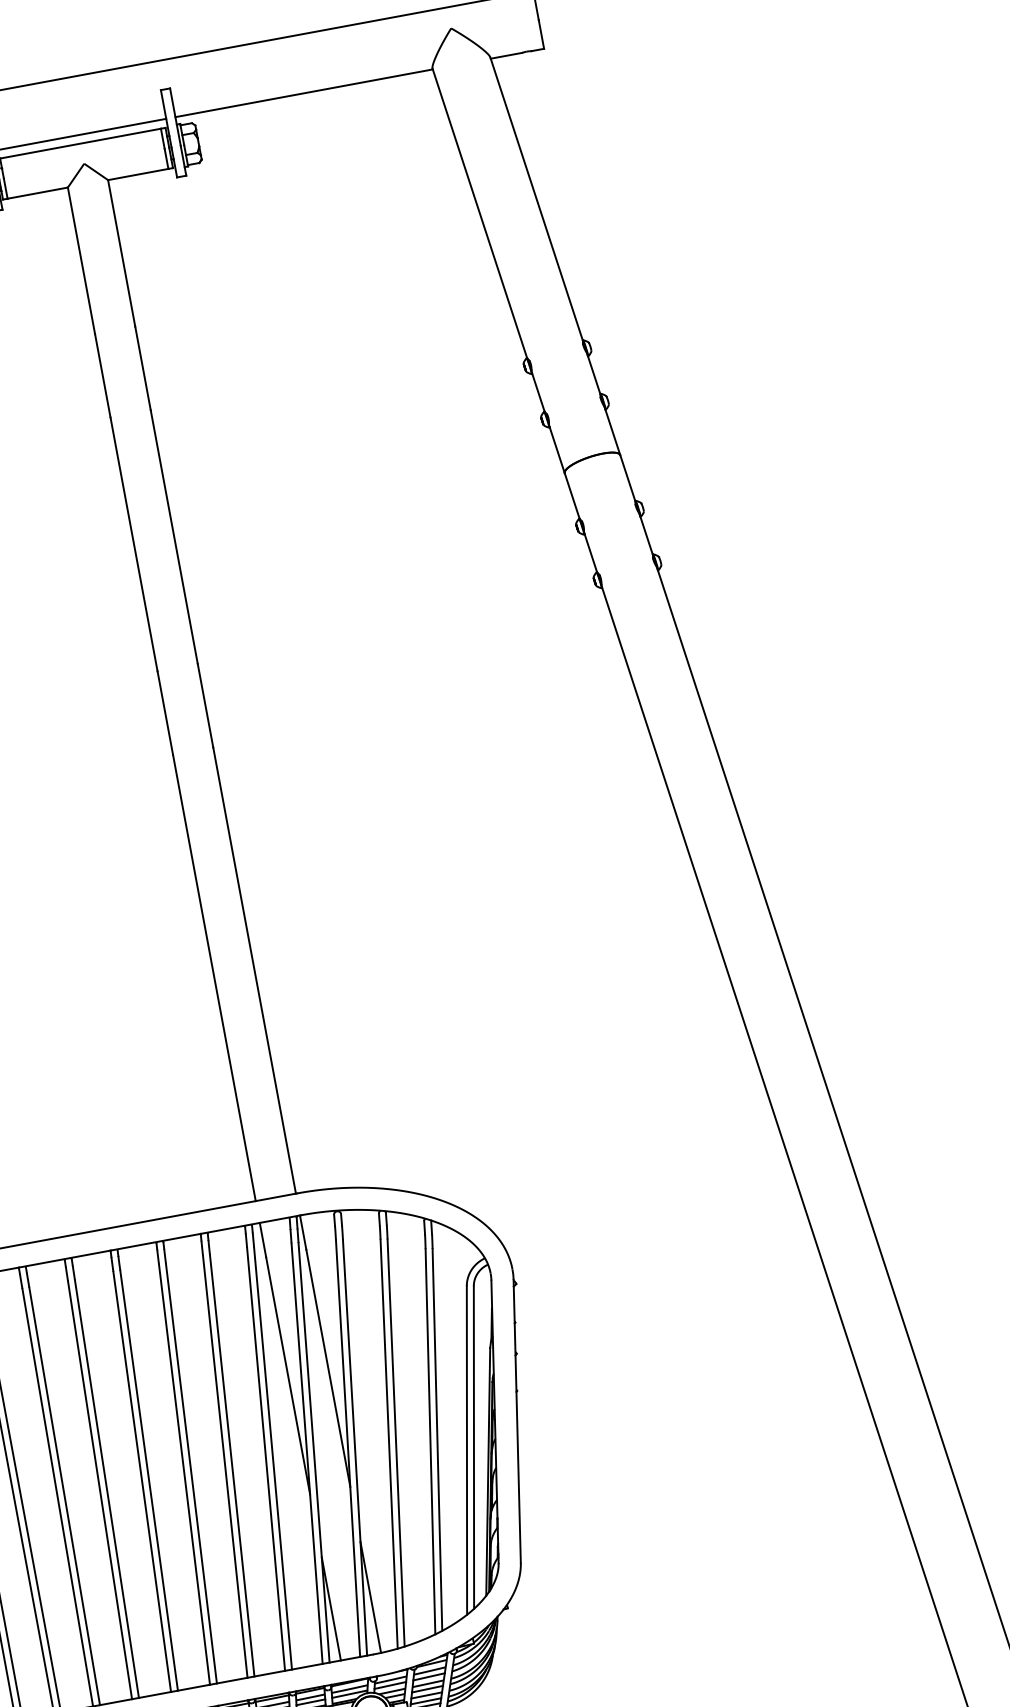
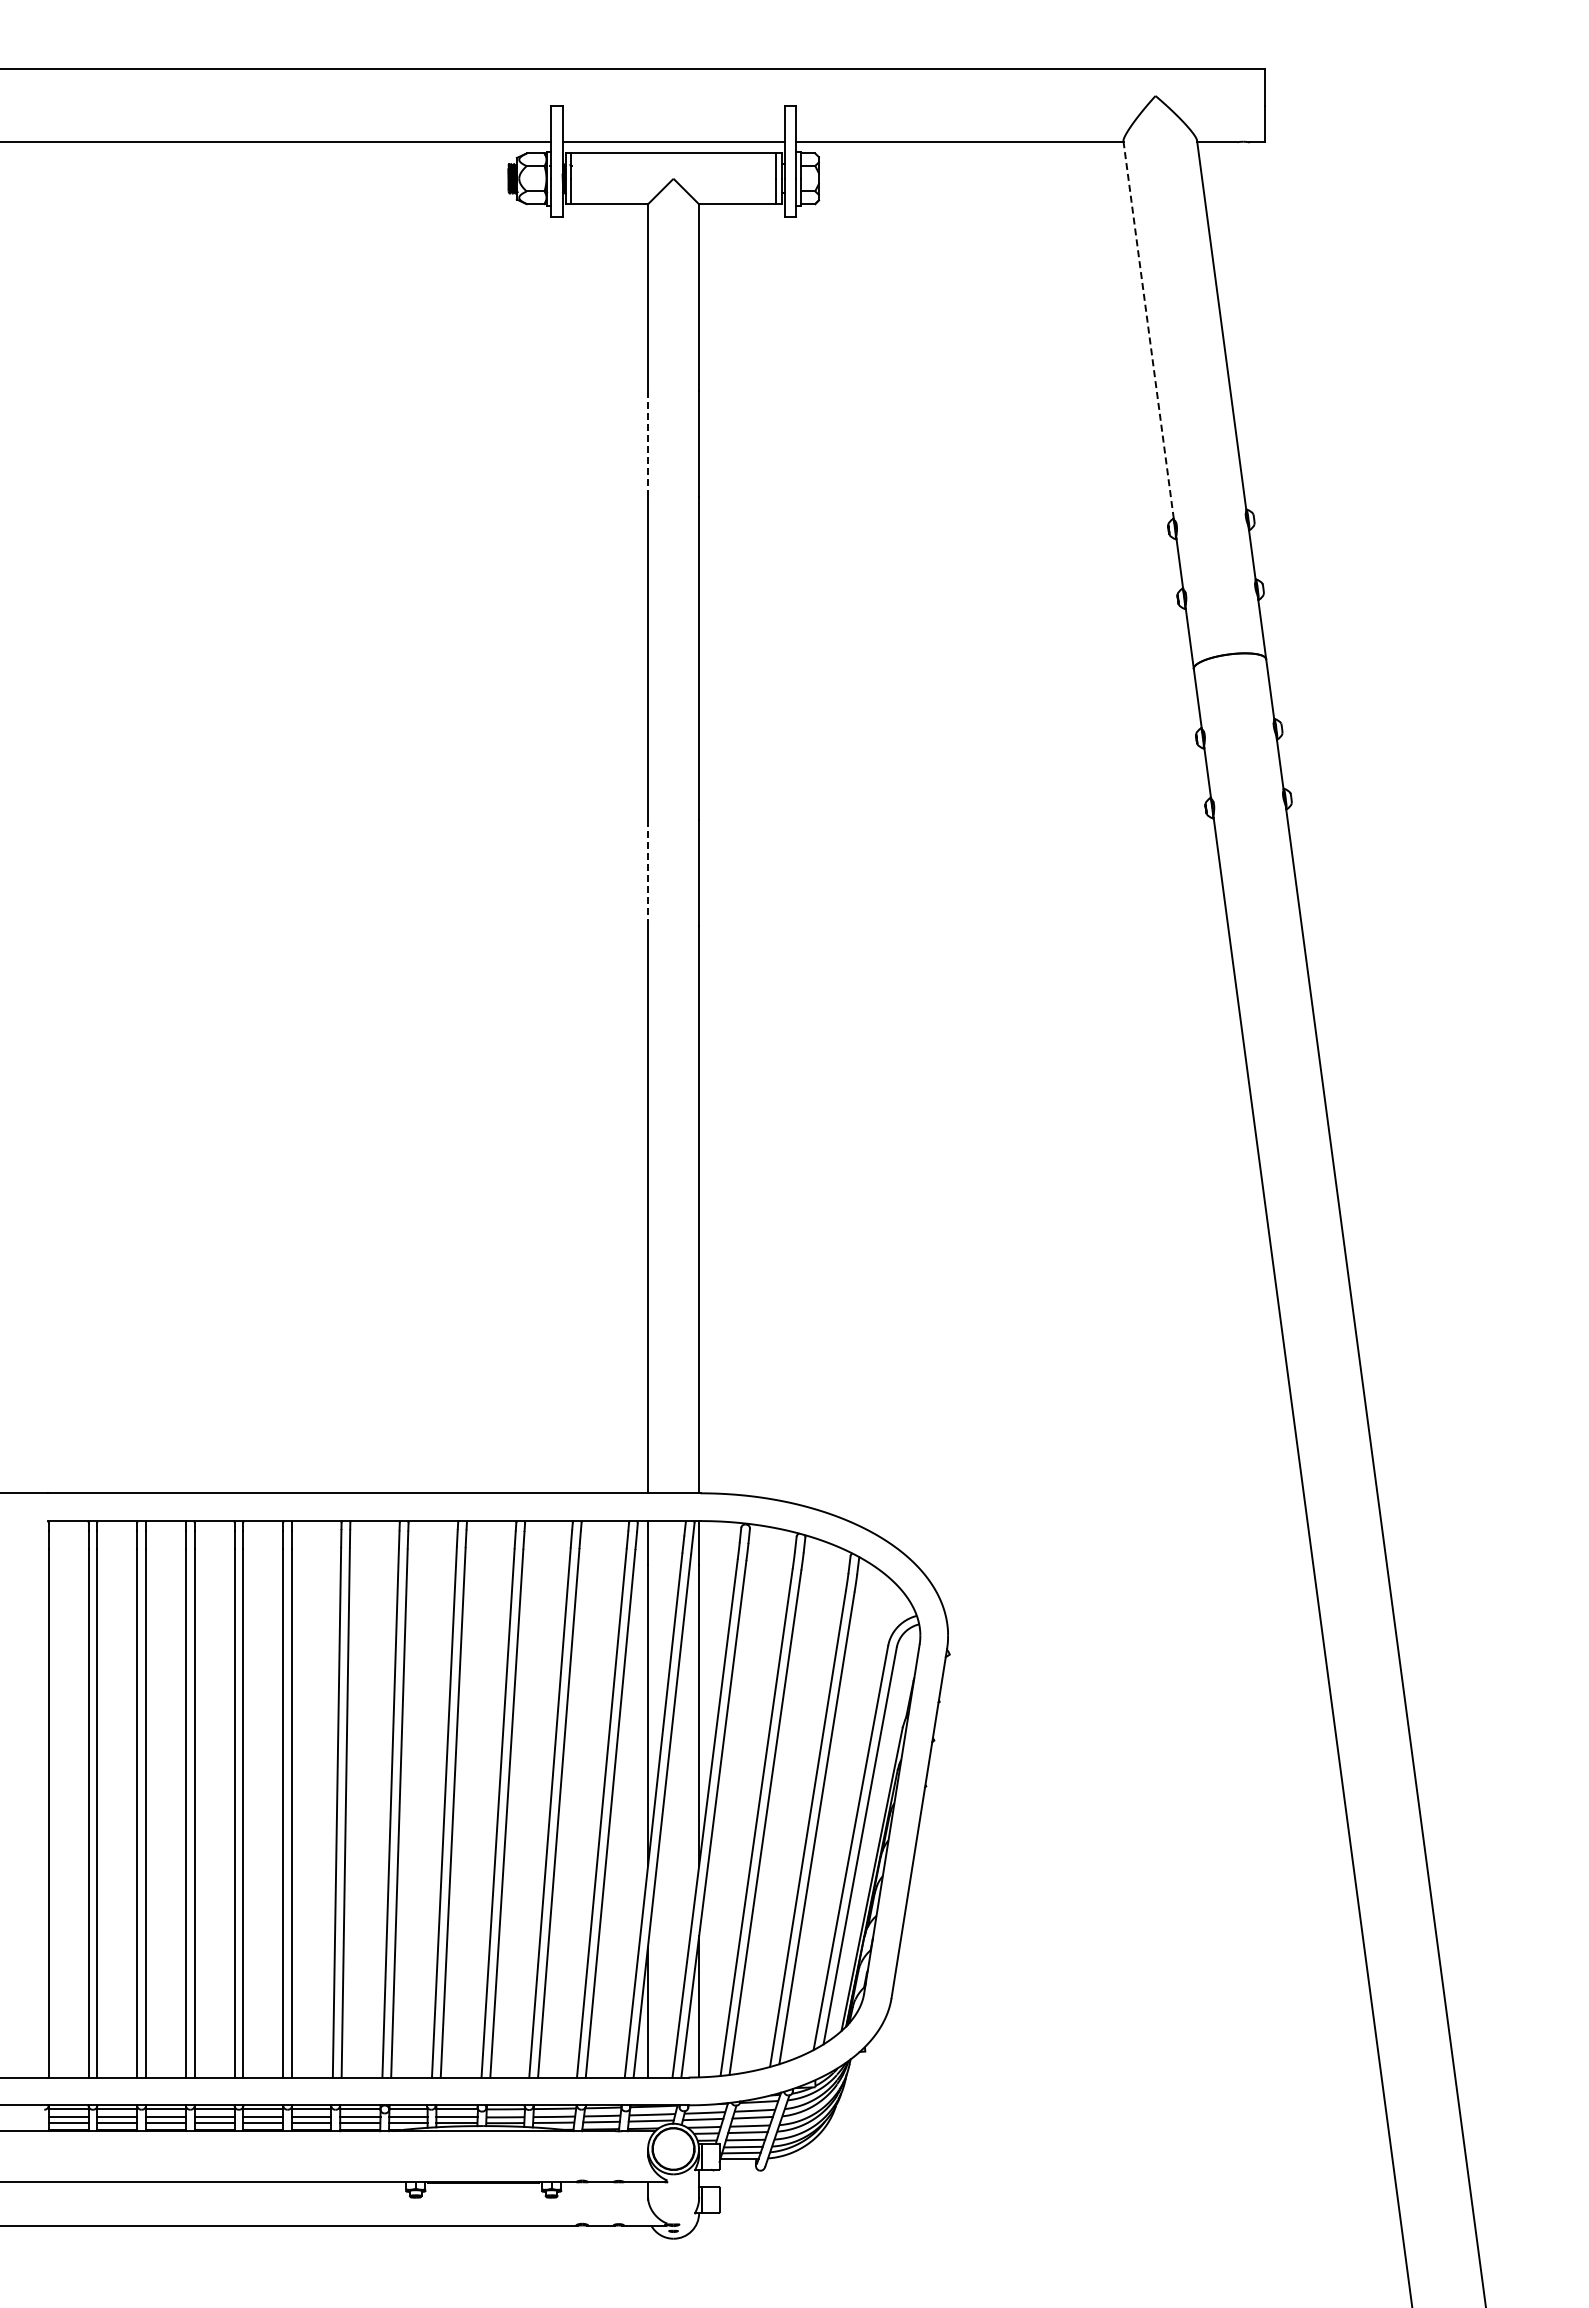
line: (479, 213) -> (1148, 330), solid -> dashed
line: (103, 376) -> (648, 444), solid -> dashed
line: (165, 713) -> (648, 873), solid -> dashed

